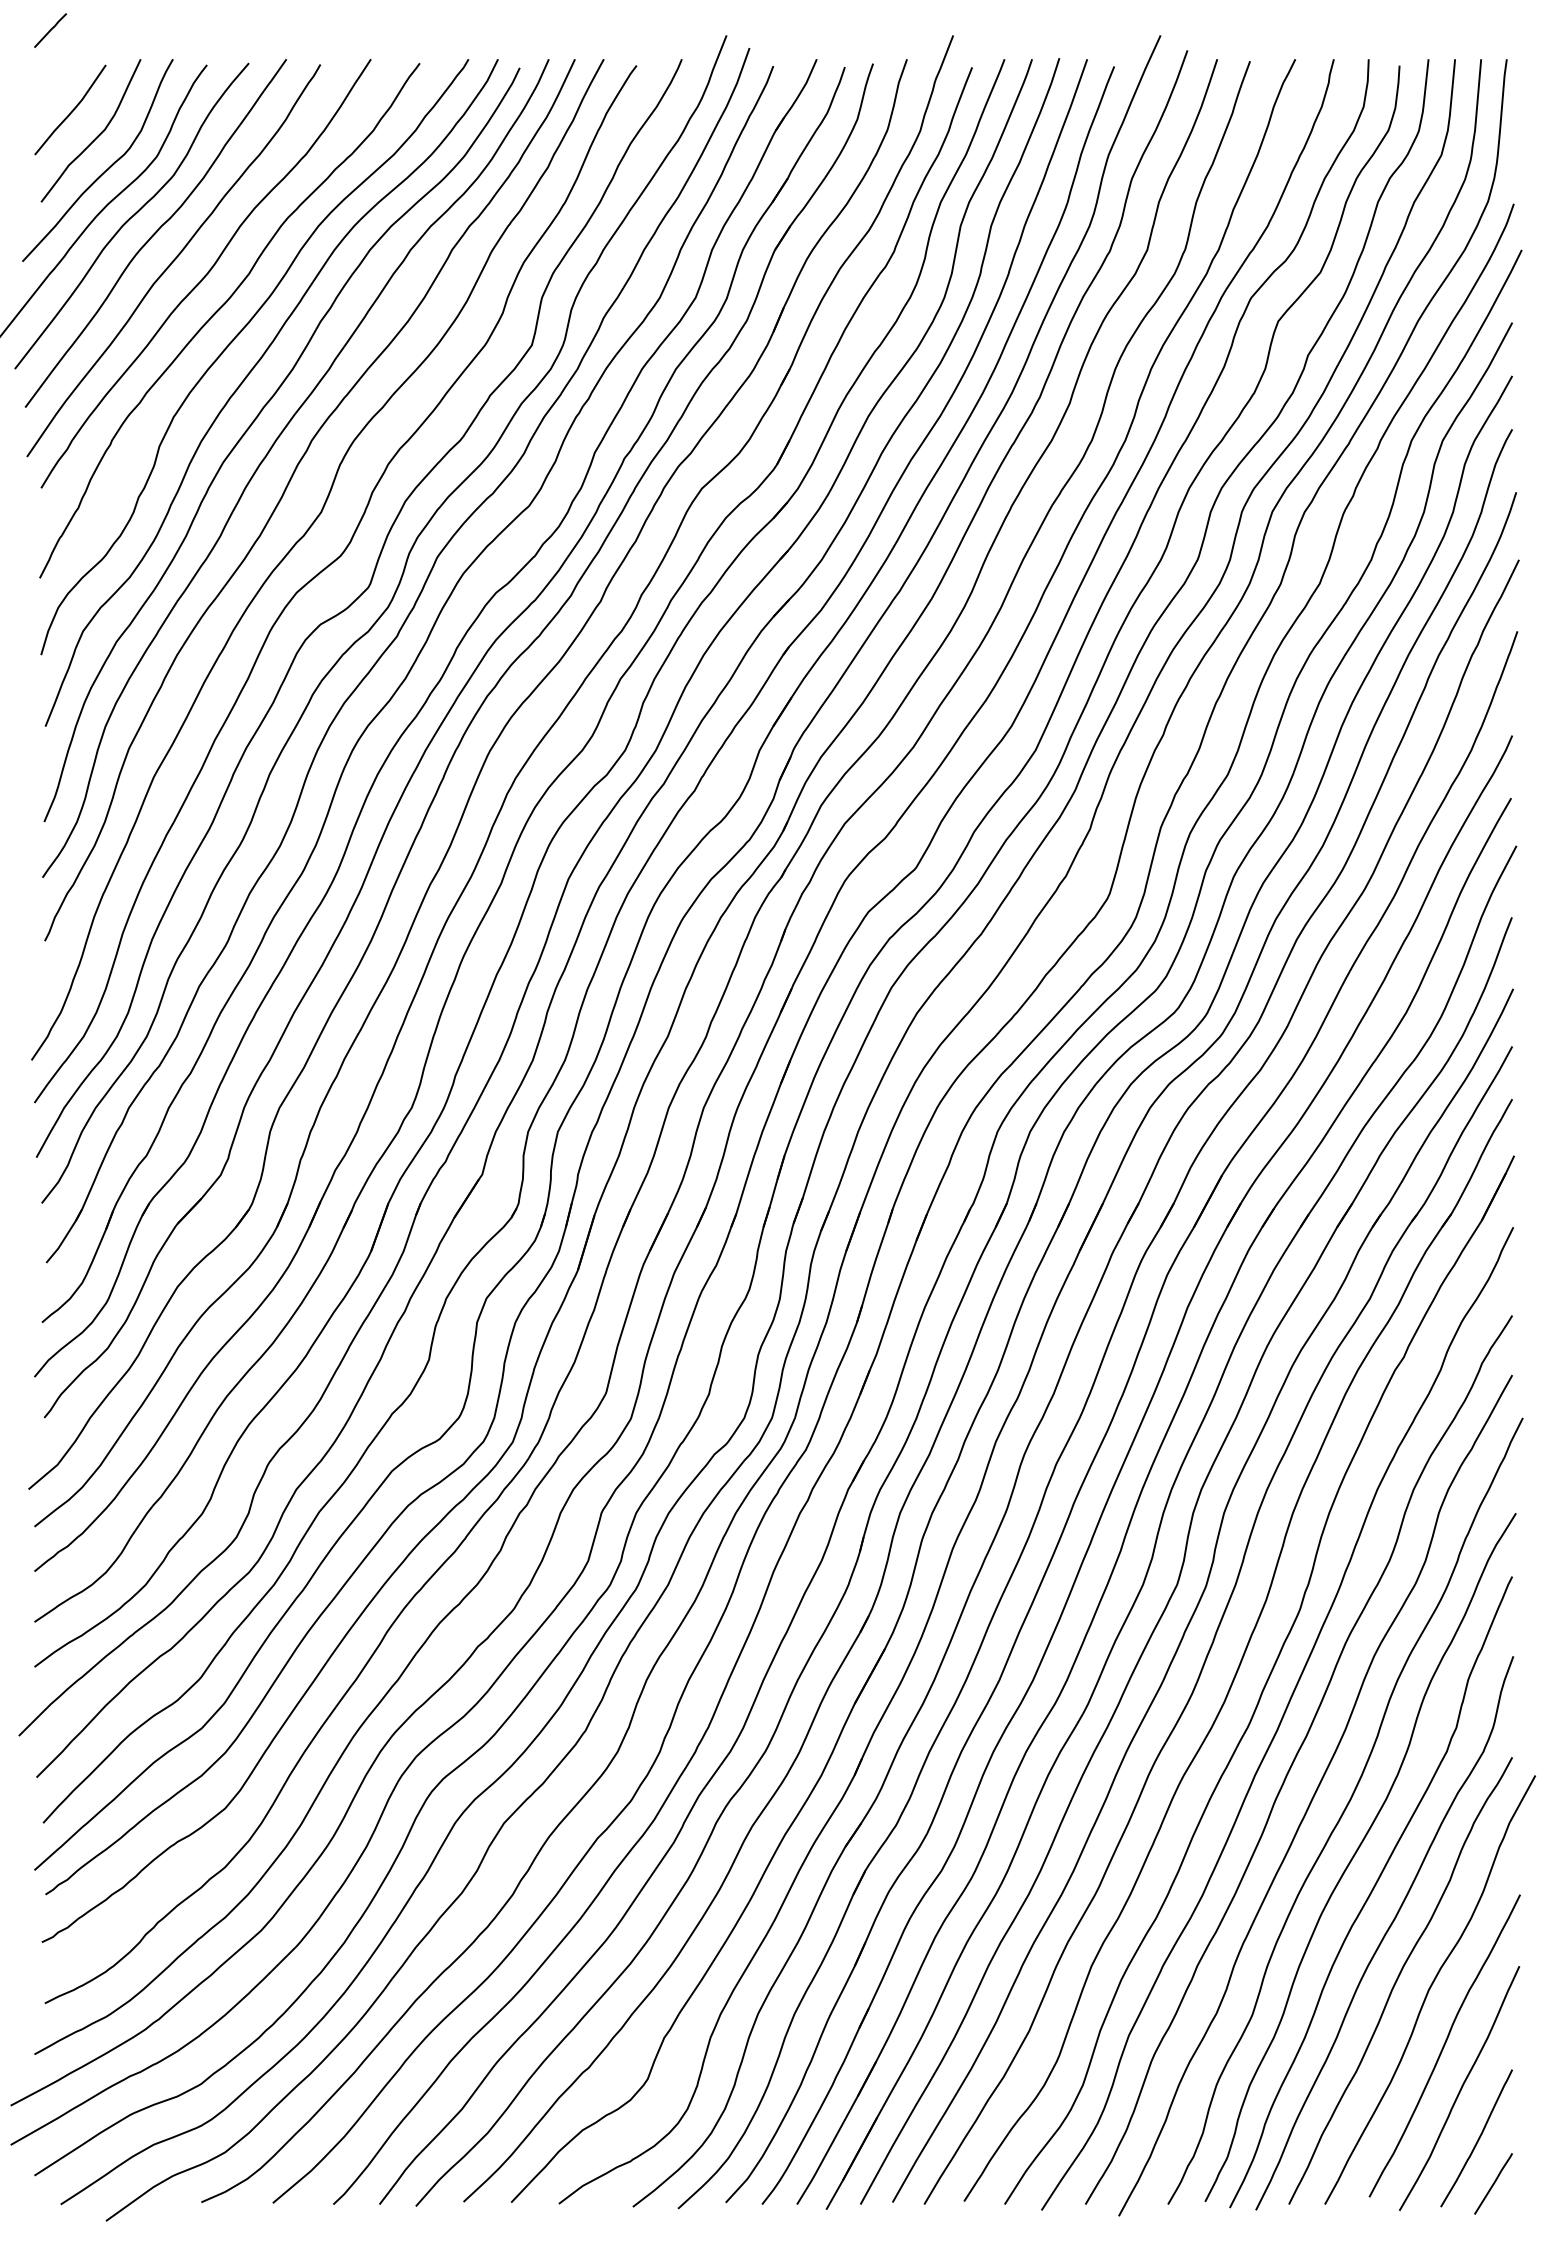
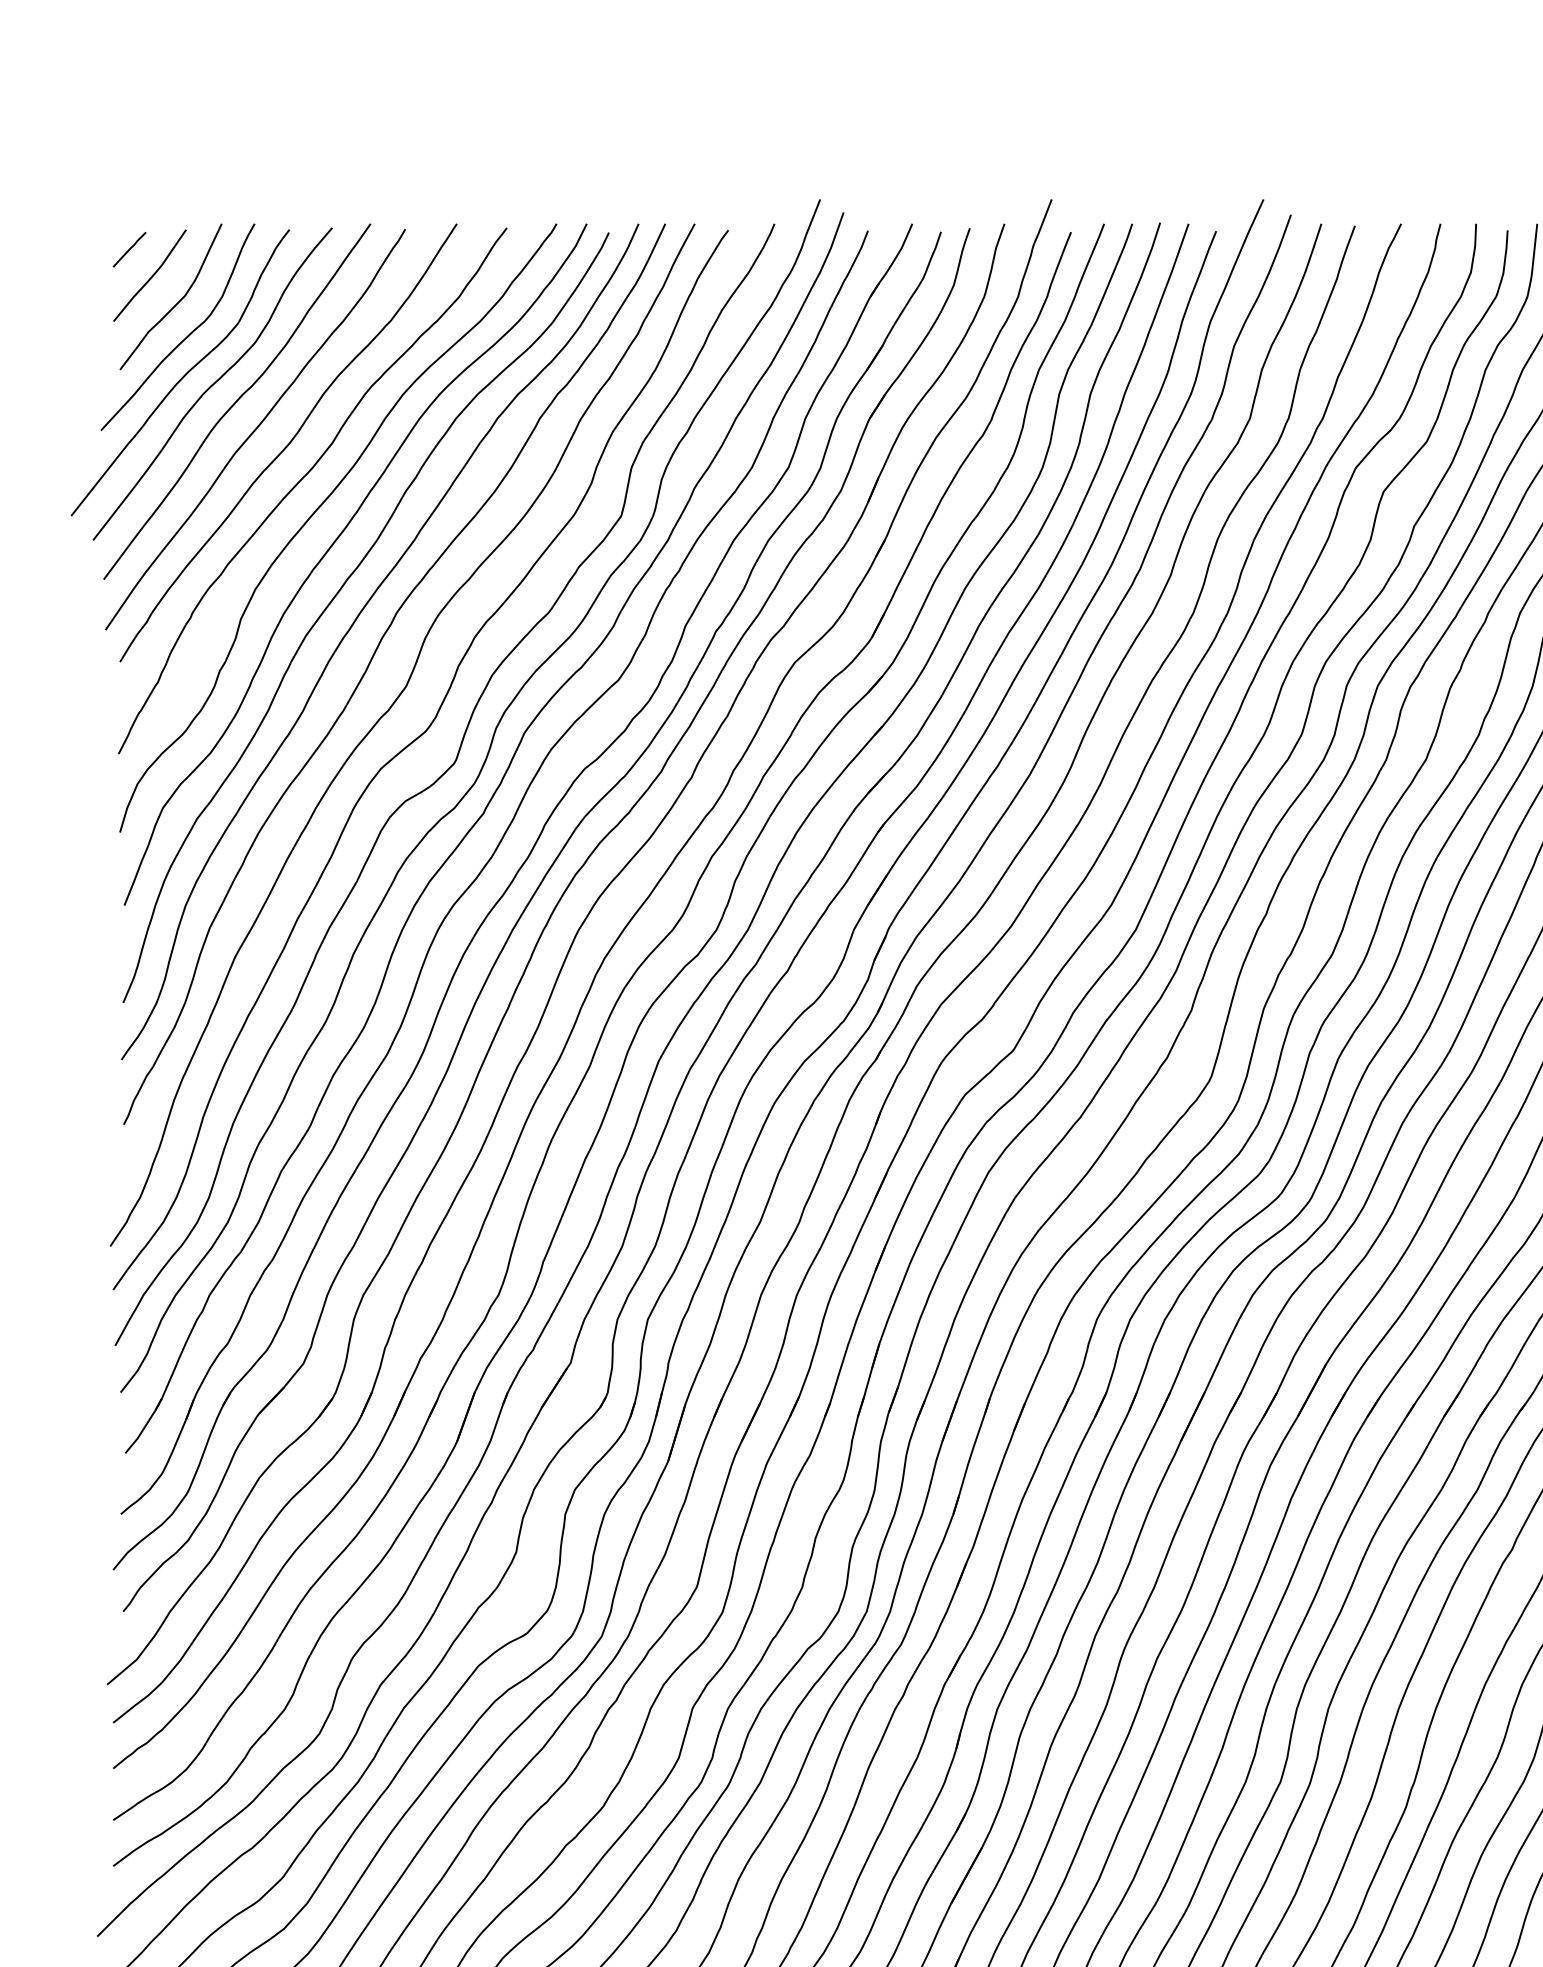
line: (50, 30) -> (129, 249), moved

